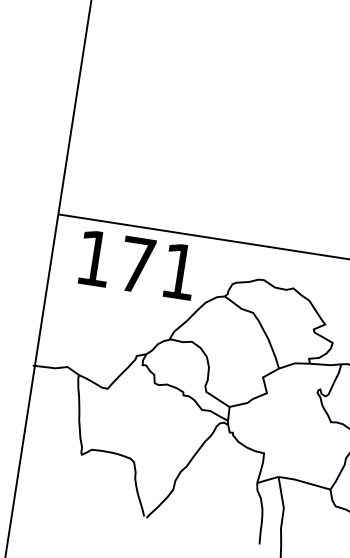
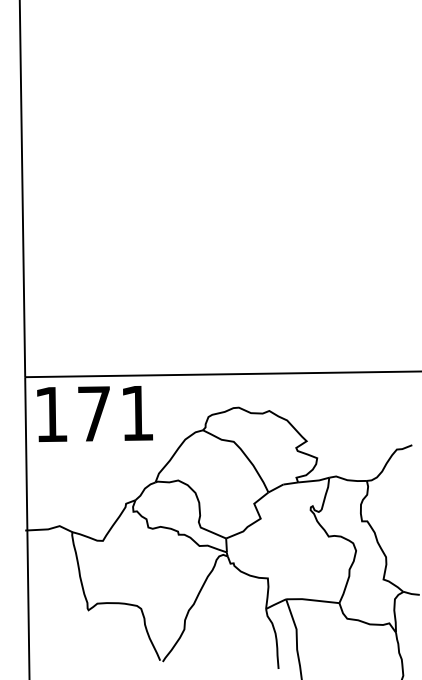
text: (137, 264) -> (94, 413), moved

